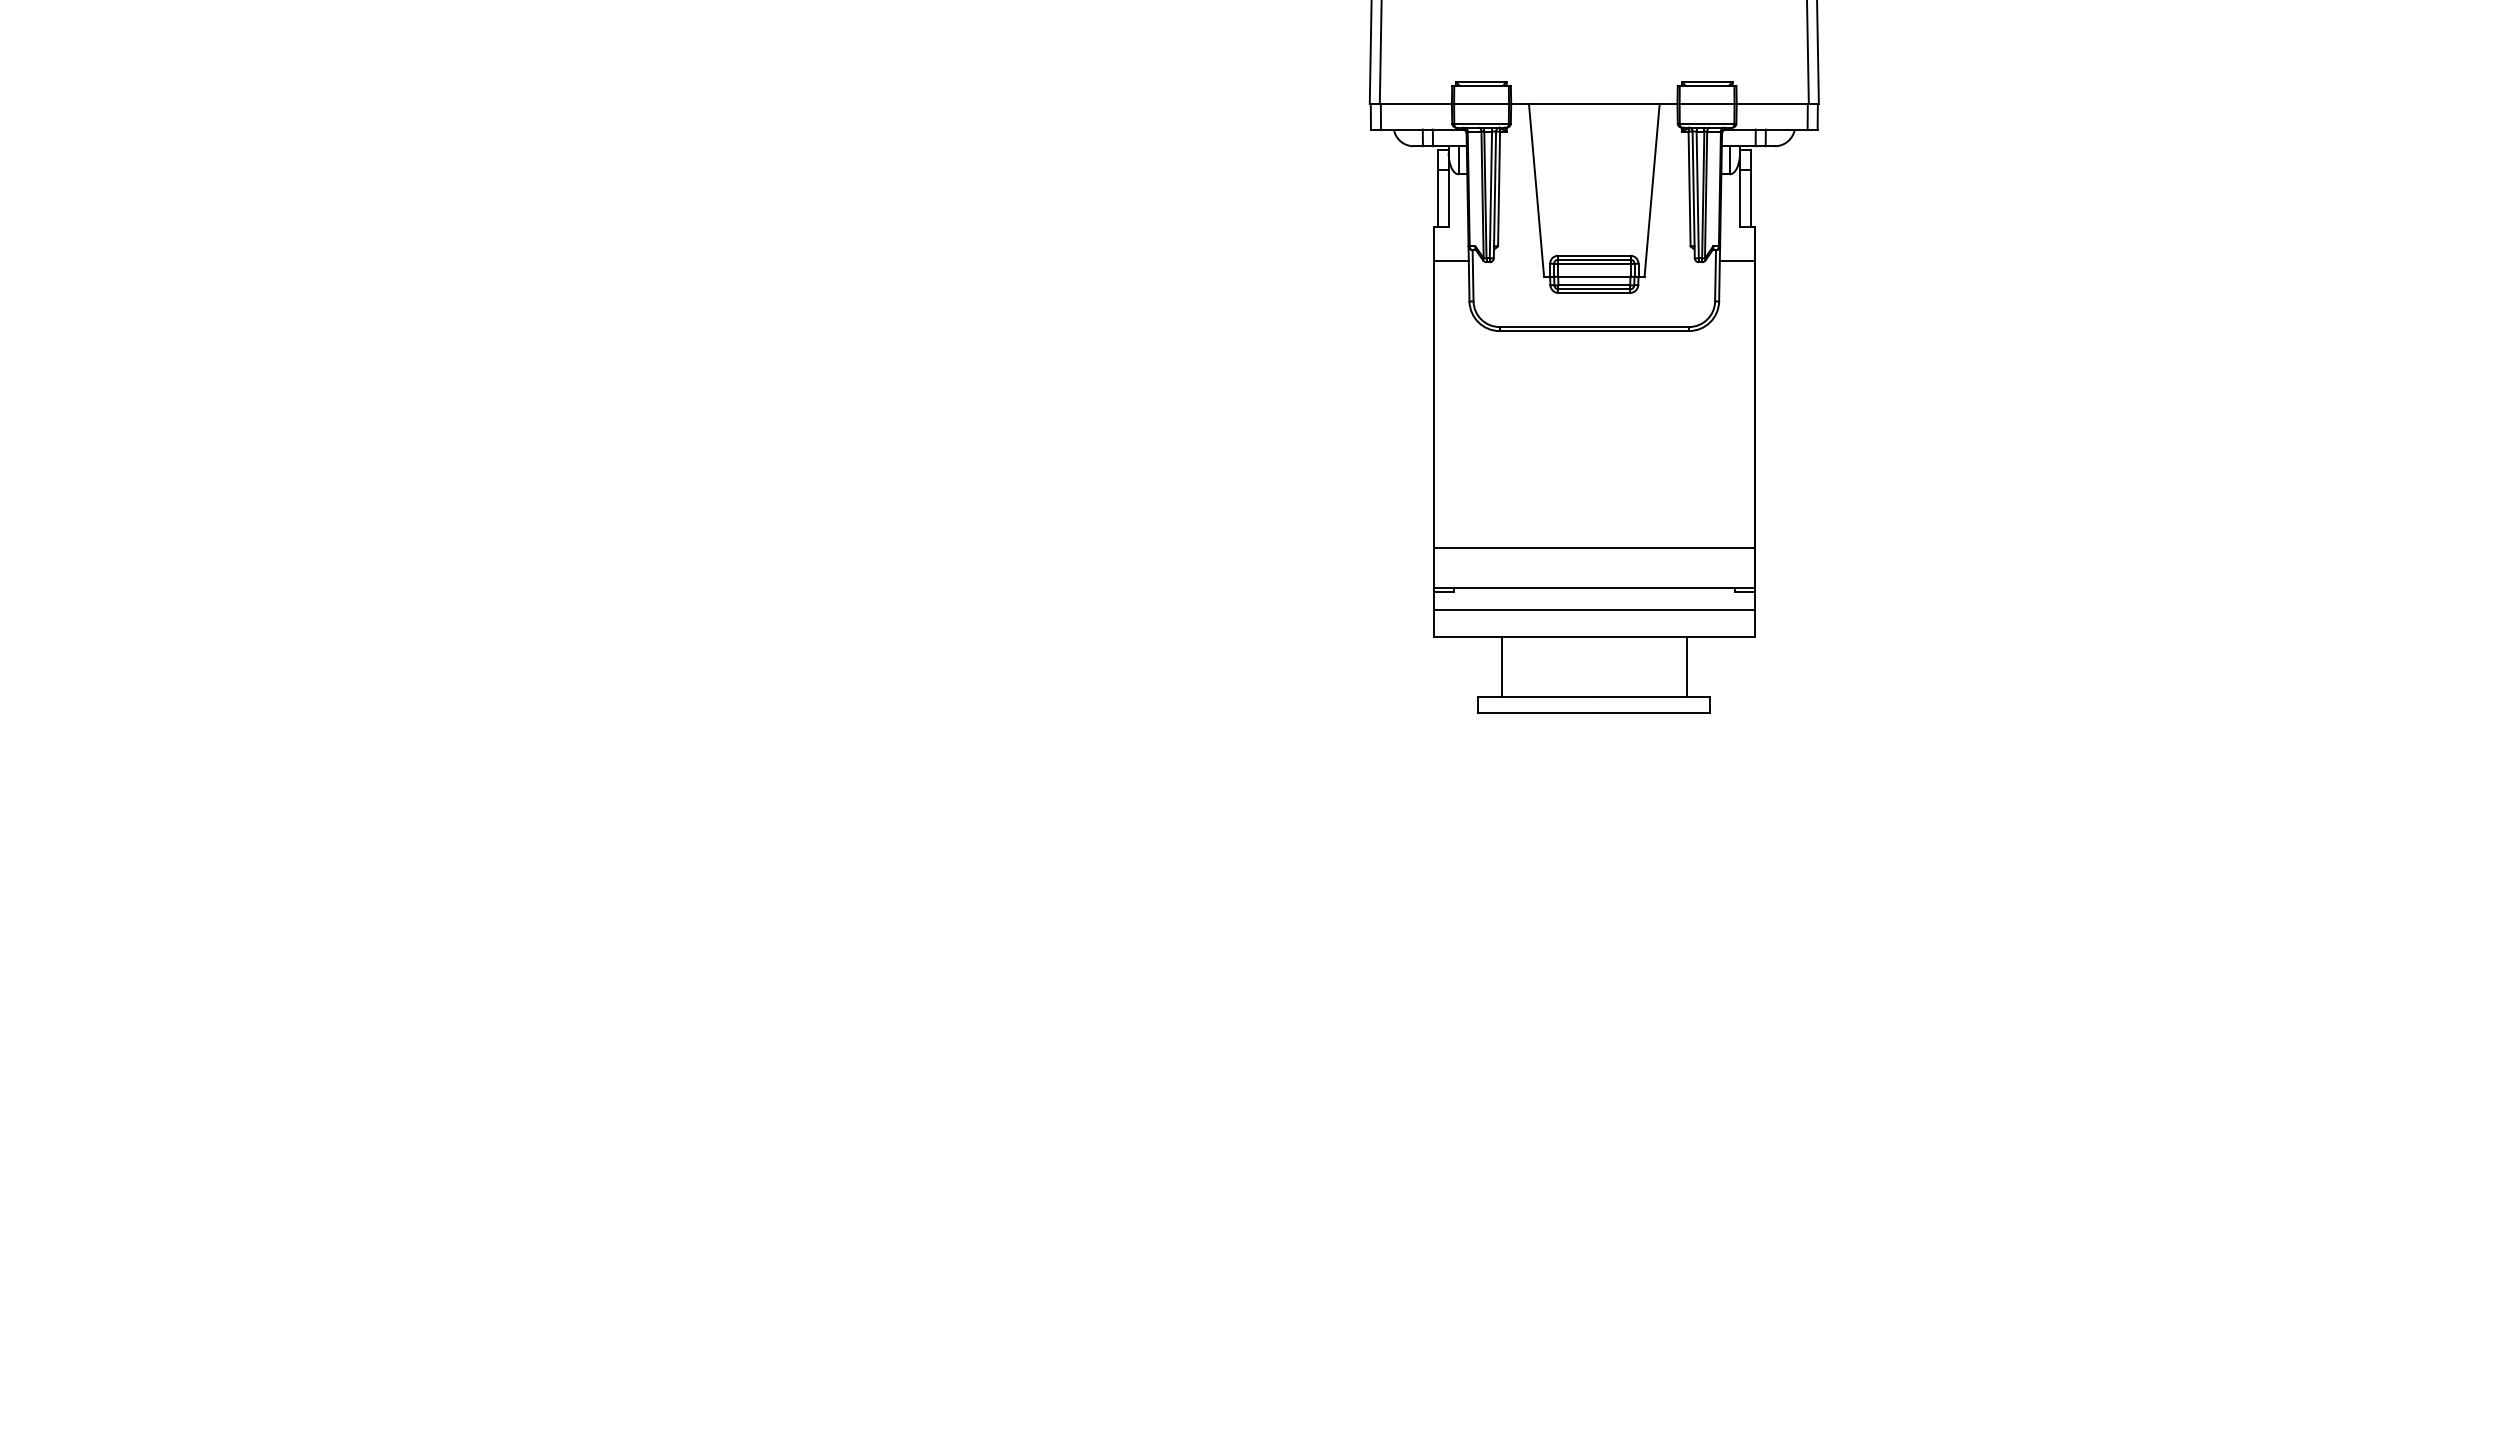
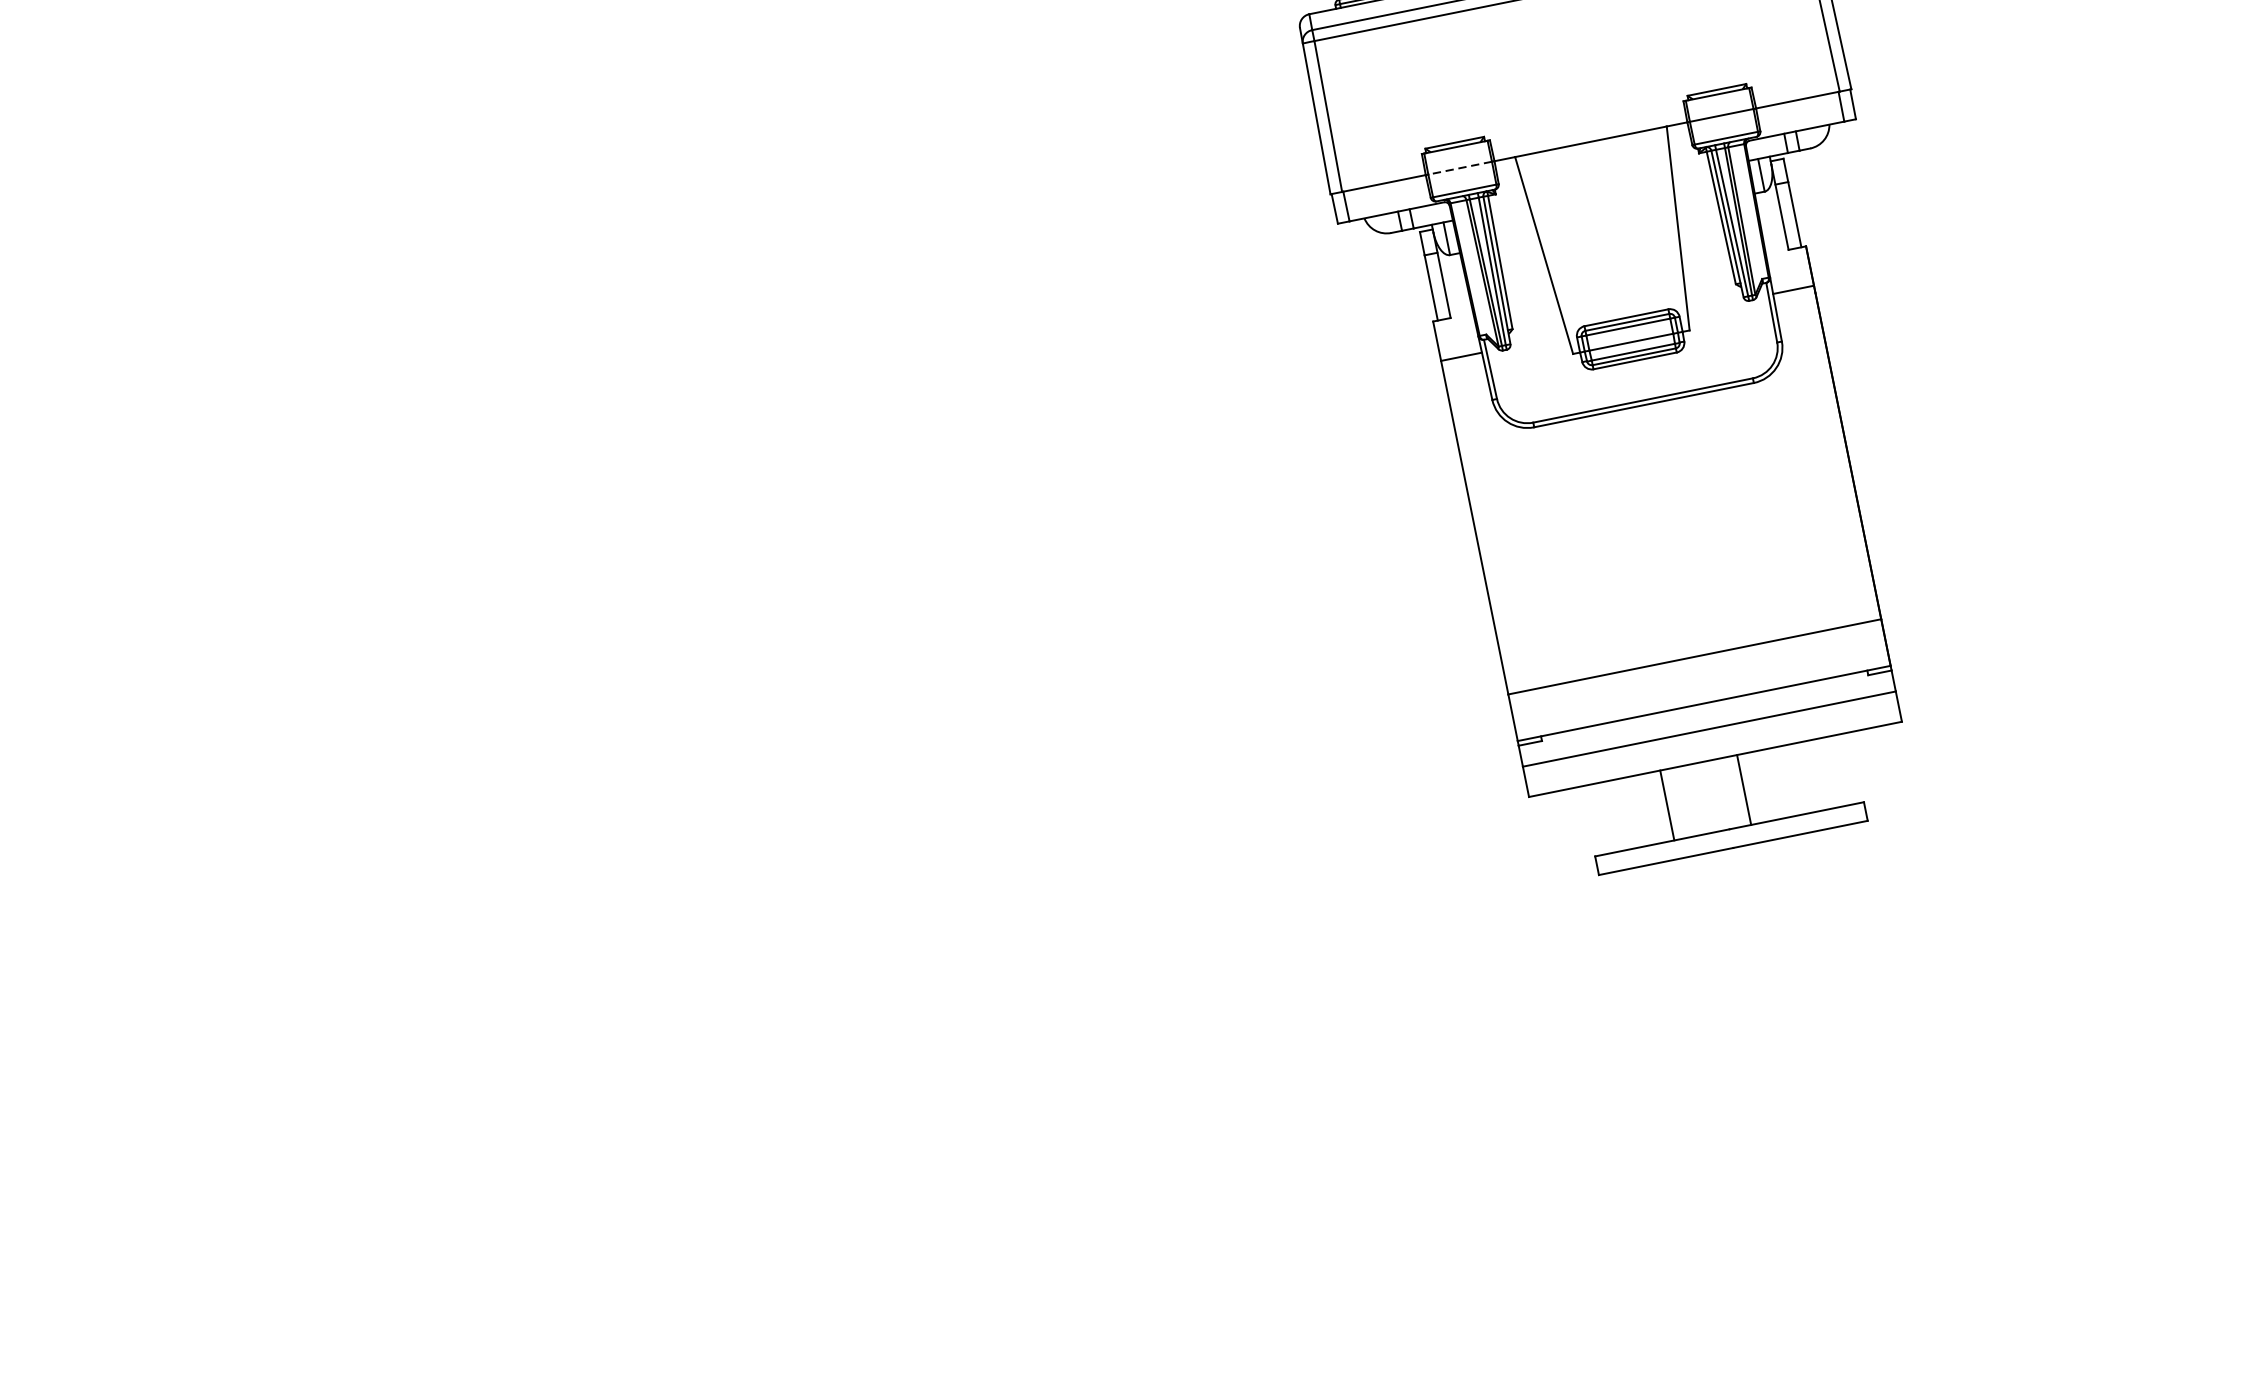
line: (1481, 104) -> (1460, 168), solid -> dashed
line: (1501, 666) -> (1667, 805), moved
line: (1686, 666) -> (1743, 789), moved

